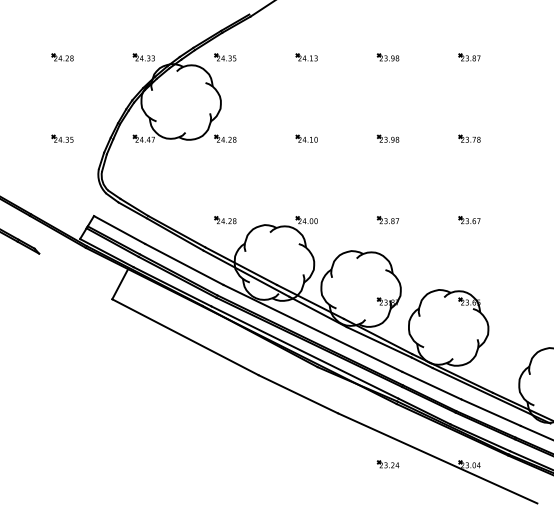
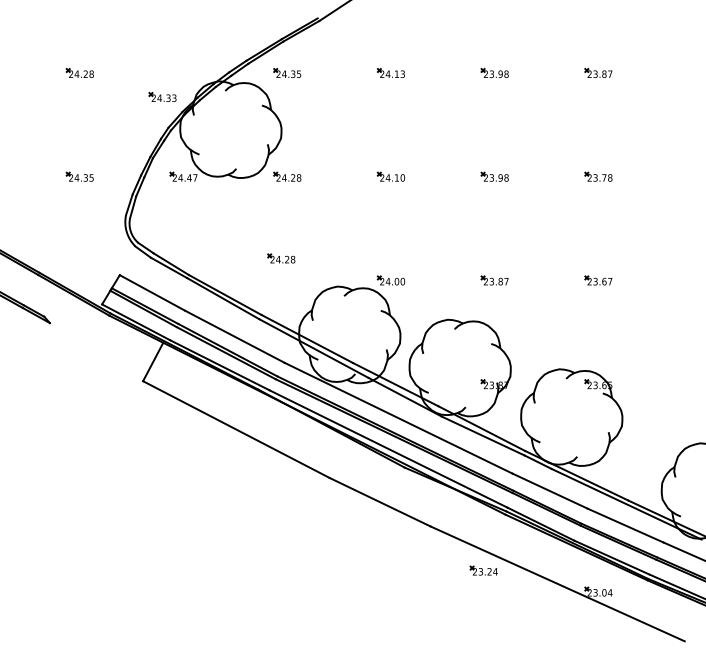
part: (143, 57) -> (162, 96), moved
part: (225, 220) -> (281, 258), moved
part: (388, 464) -> (483, 570), moved

